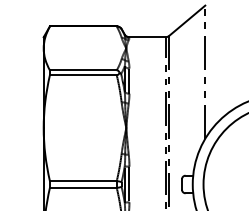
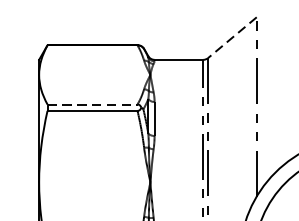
line: (187, 20) -> (232, 37), solid -> dashed
line: (83, 70) -> (92, 104), solid -> dashed

